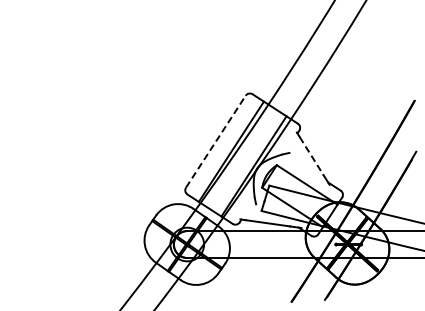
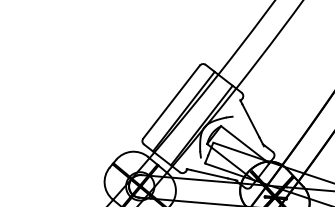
line: (215, 141) -> (171, 101), dashed -> solid
line: (311, 156) -> (250, 121), dashed -> solid

